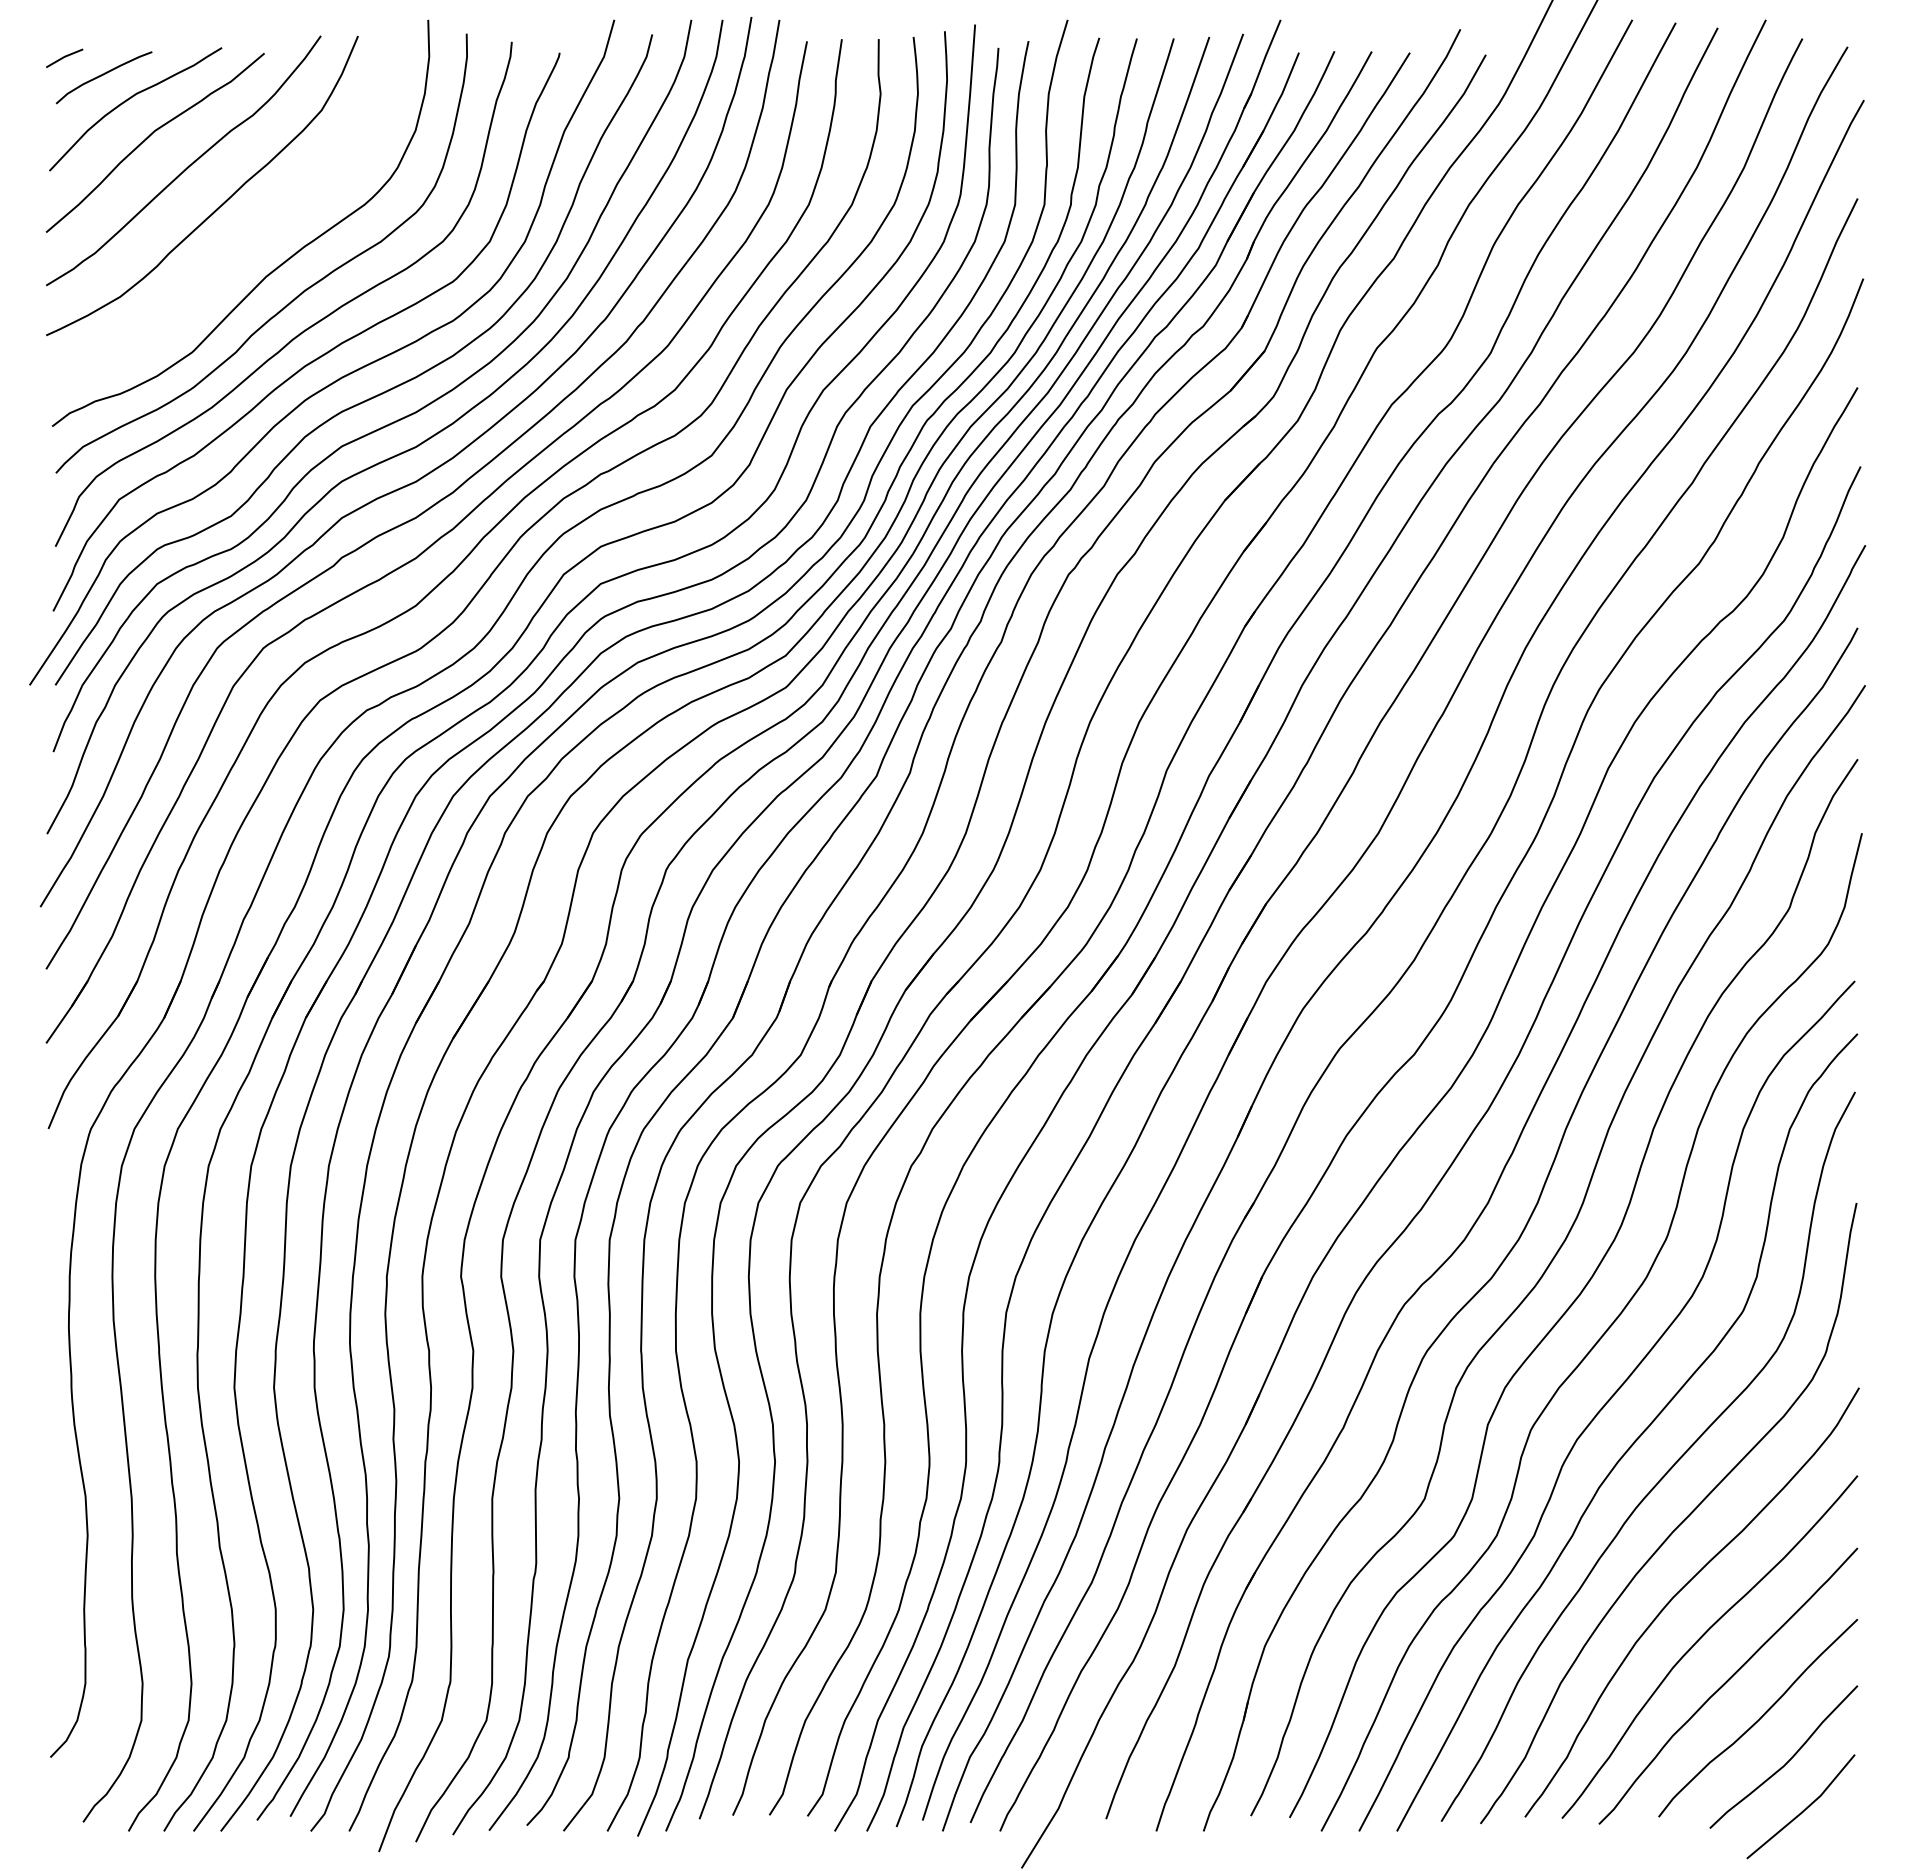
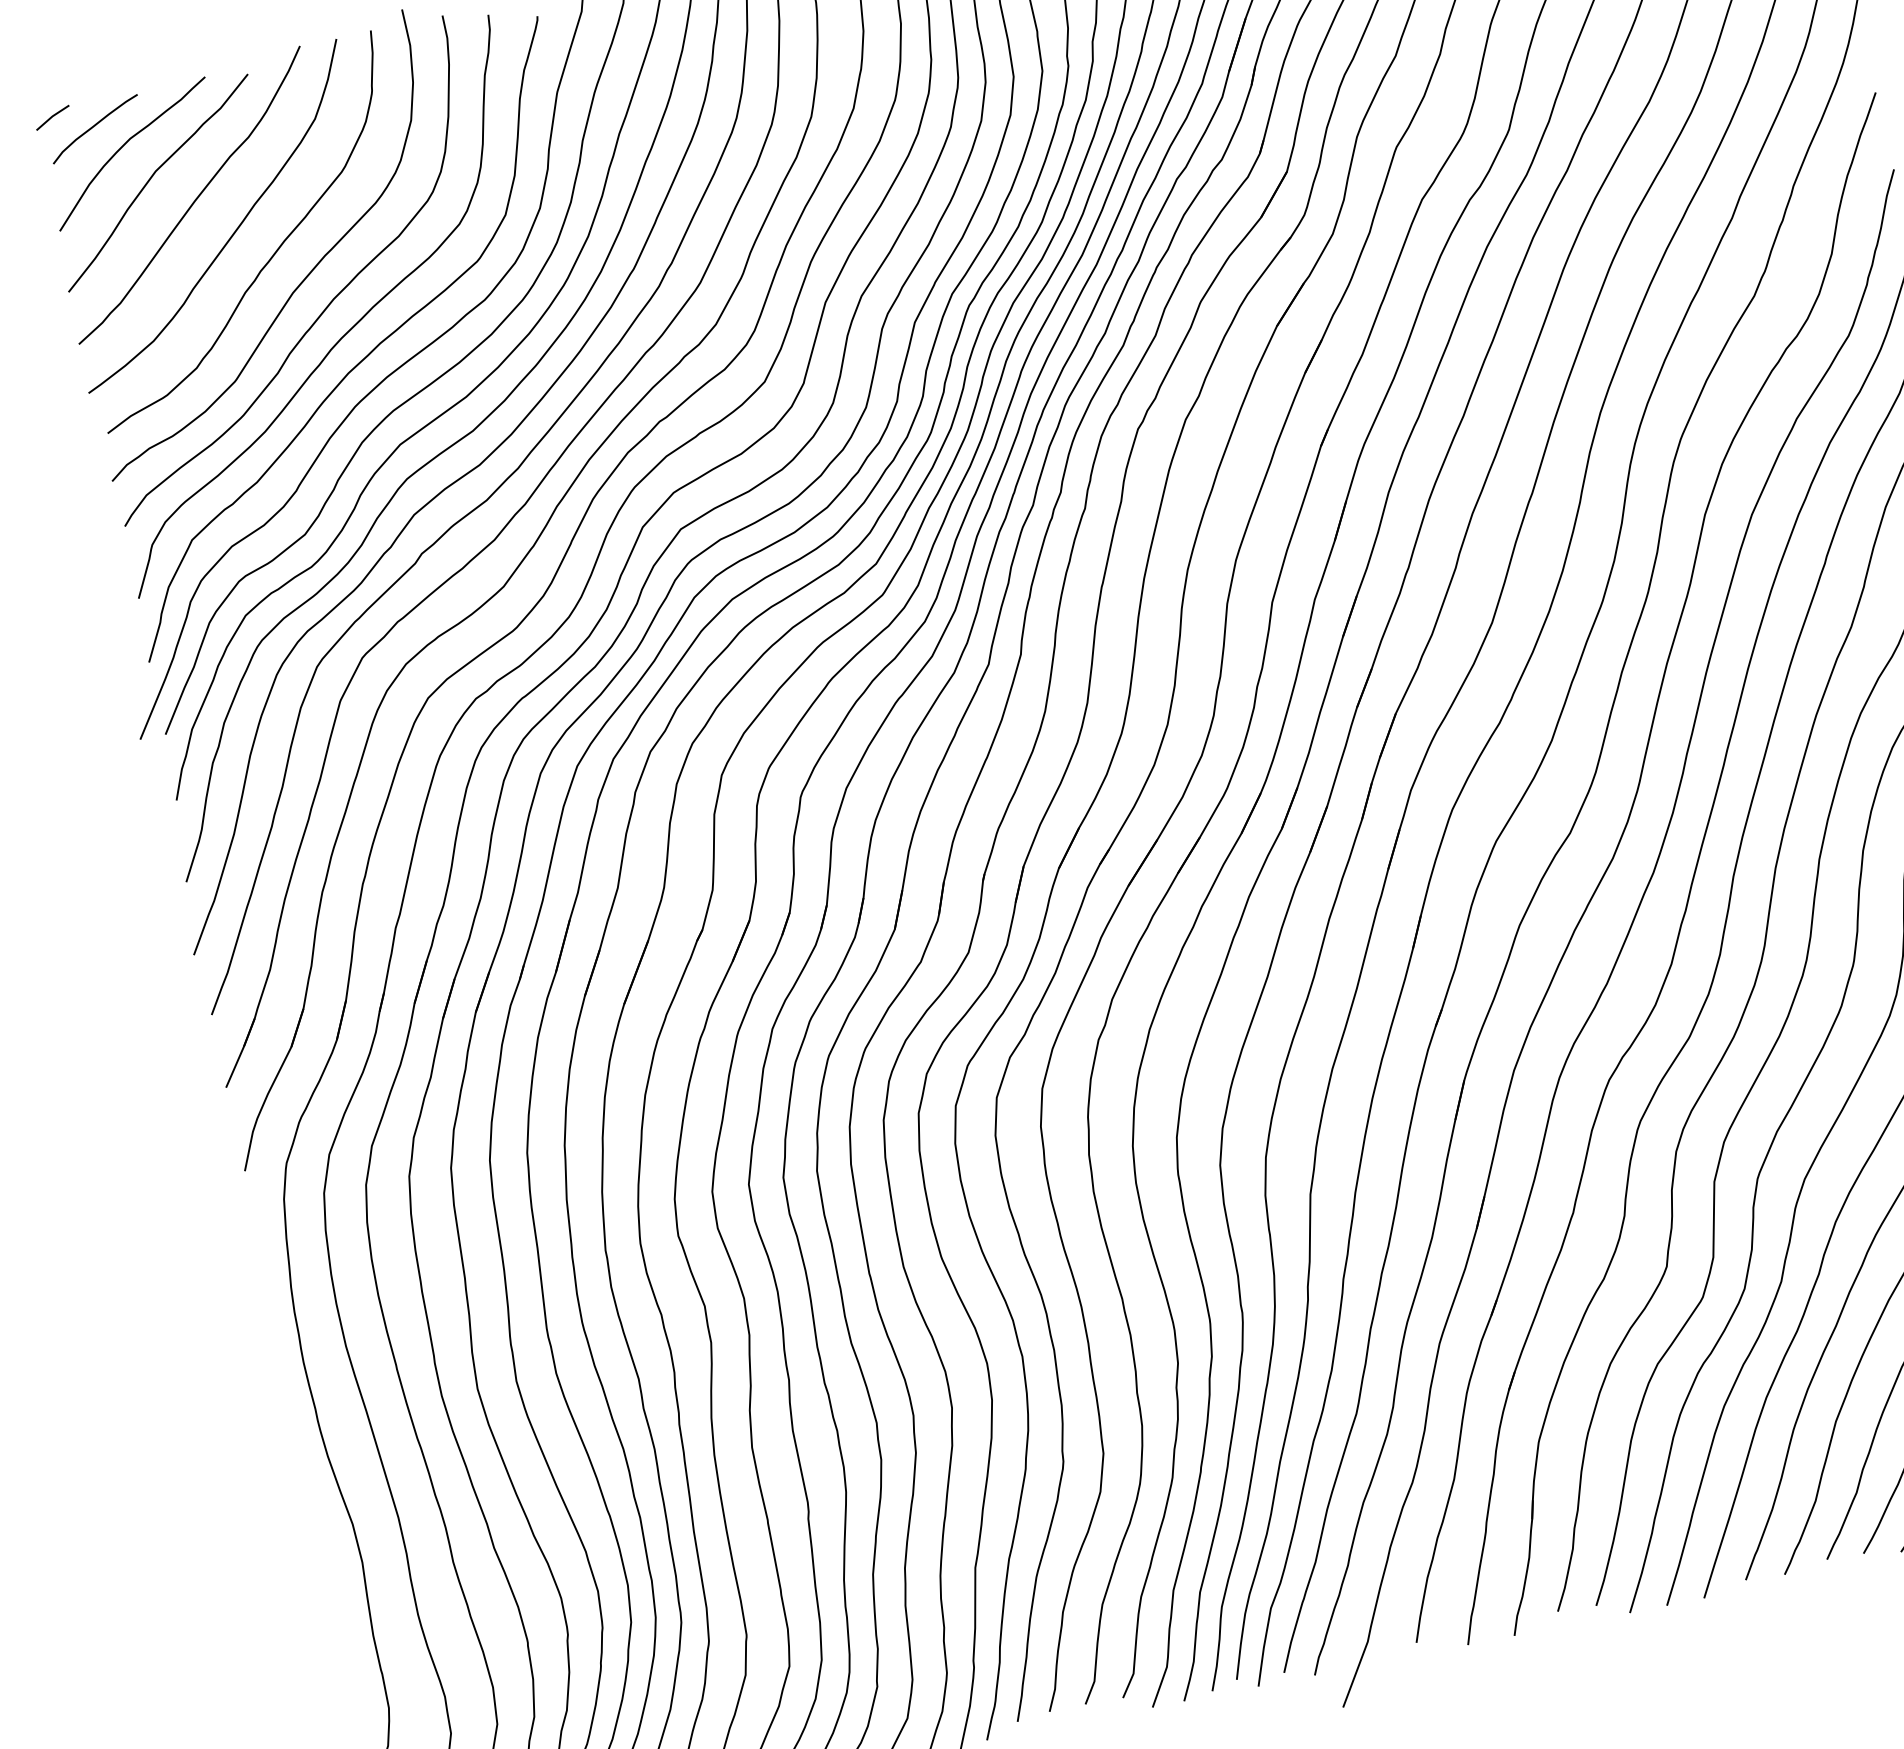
curve: (254, 234) -> (273, 253), added

